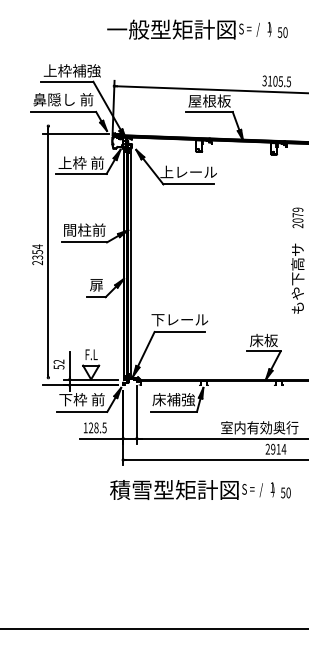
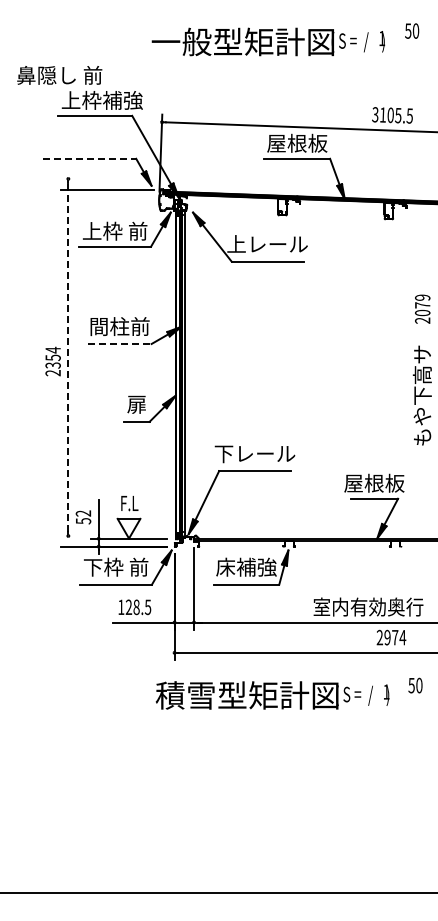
text: (283, 32) -> (412, 30), moved
text: (63, 99) -> (59, 75), moved
line: (63, 111) -> (89, 158), solid -> dashed
line: (84, 242) -> (119, 344), solid -> dashed
line: (48, 251) -> (68, 357), solid -> dashed
text: (264, 339) -> (374, 482), 床板 -> 屋根板
text: (278, 449) -> (395, 637), 2914 -> 2974
text: (285, 492) -> (415, 685), moved

